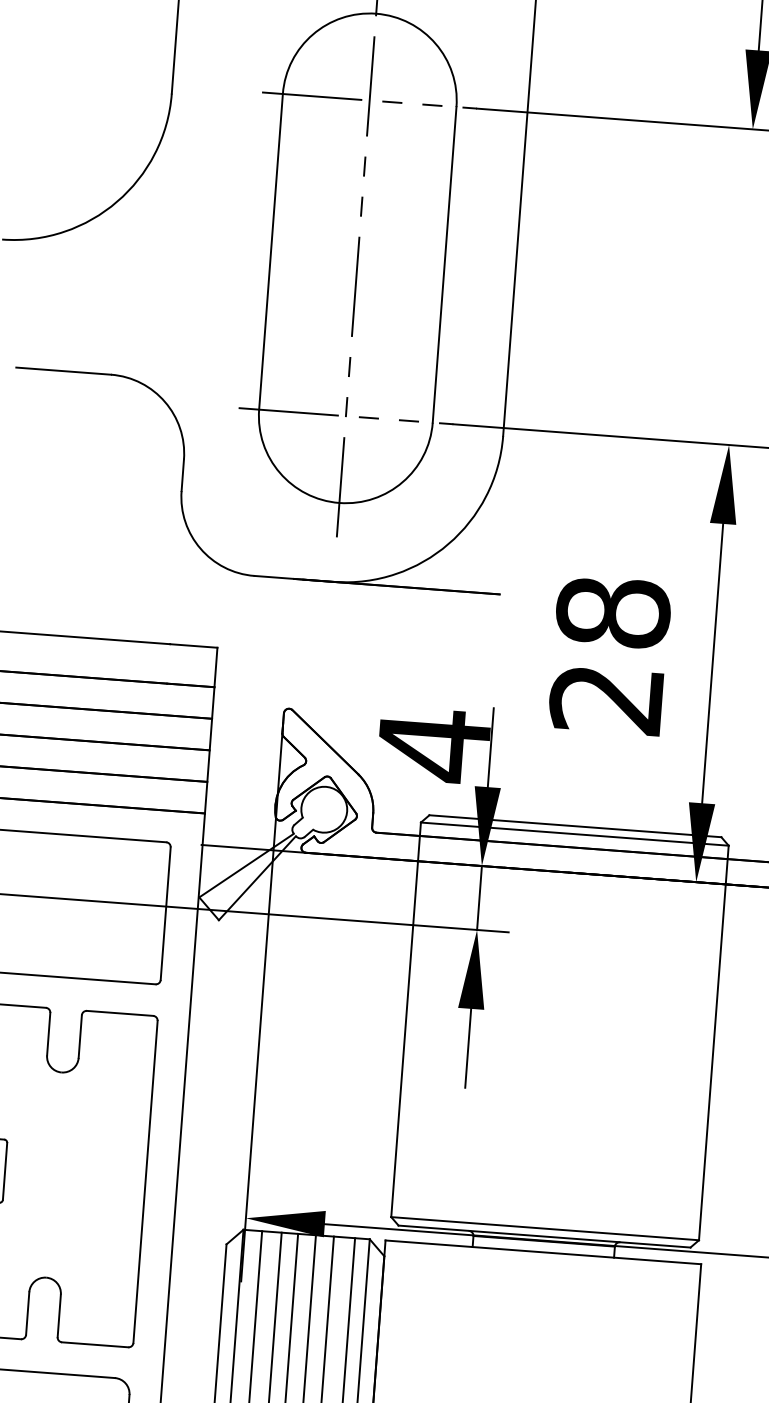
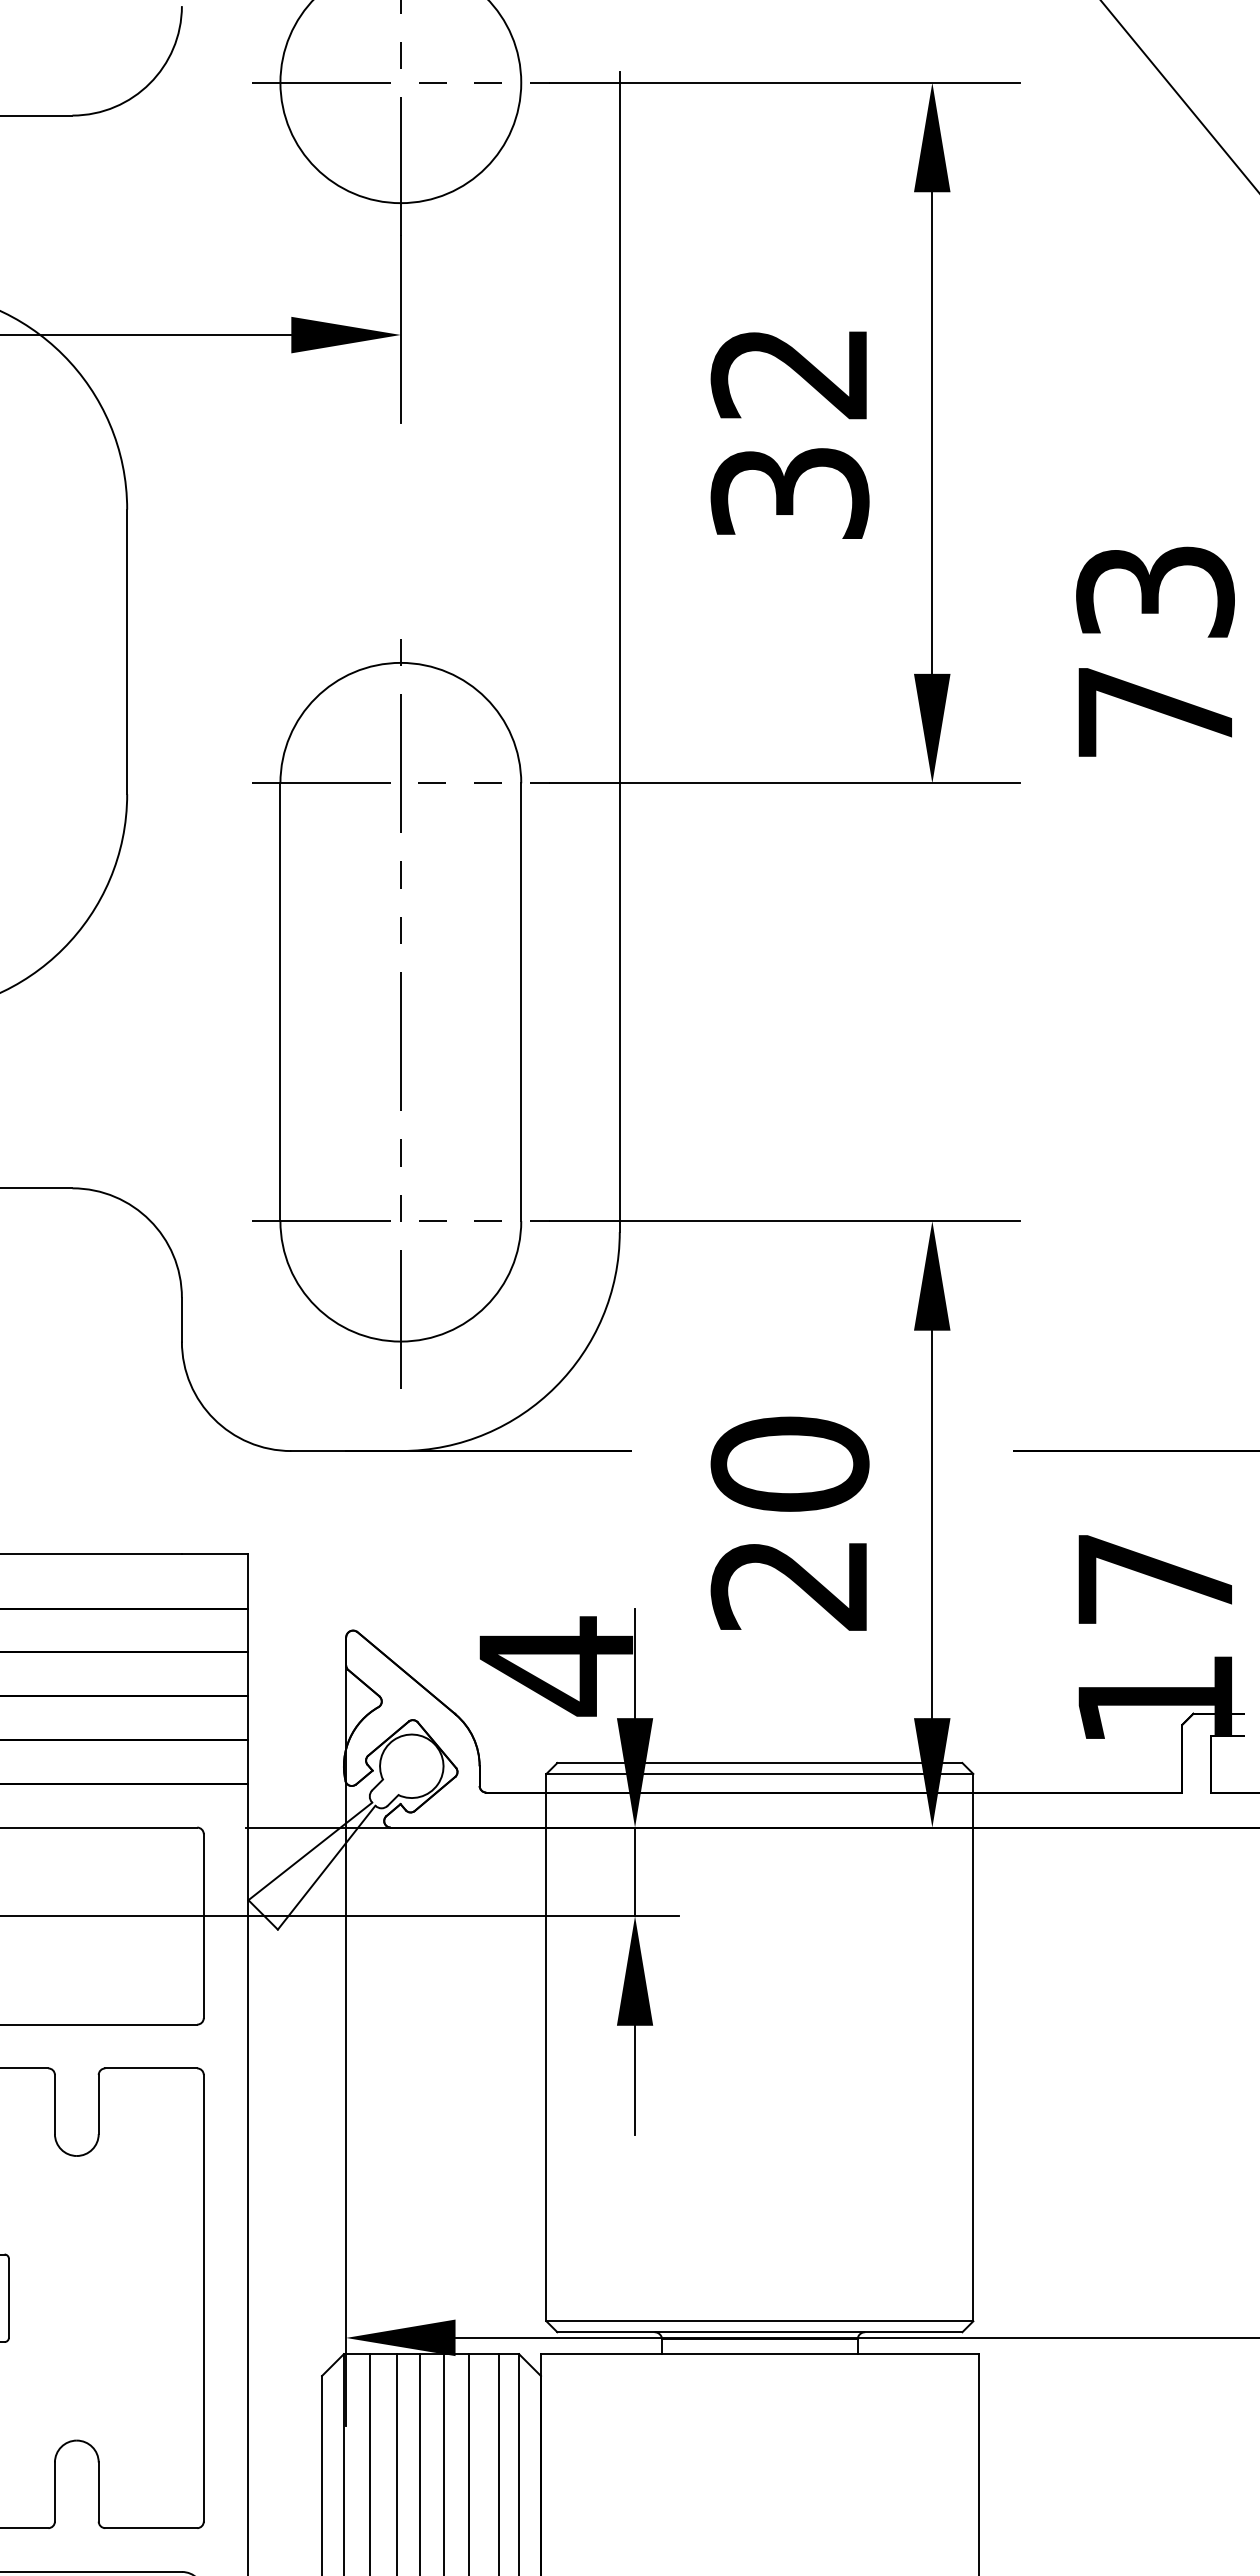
text: (612, 611) -> (789, 1463), 28 -> 20

